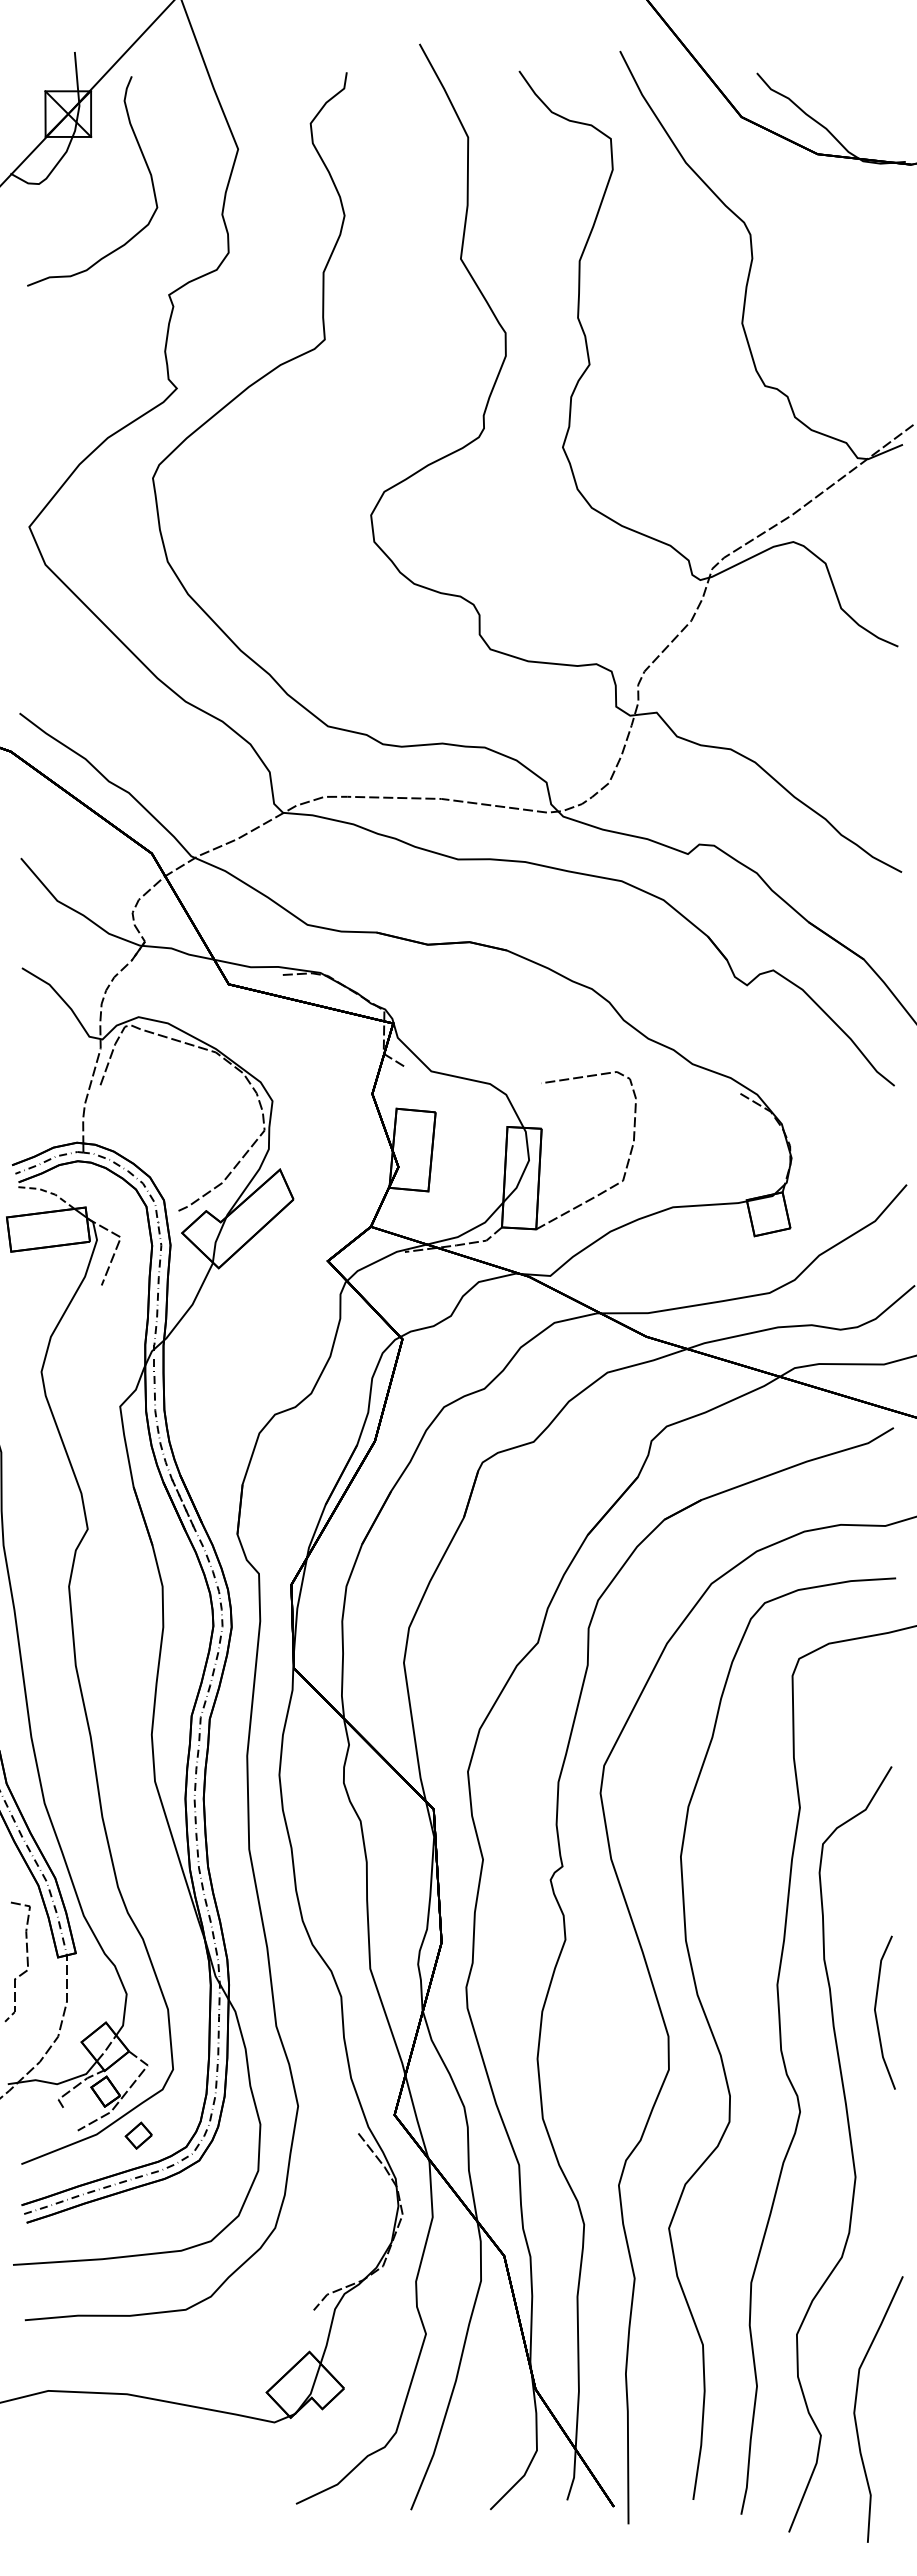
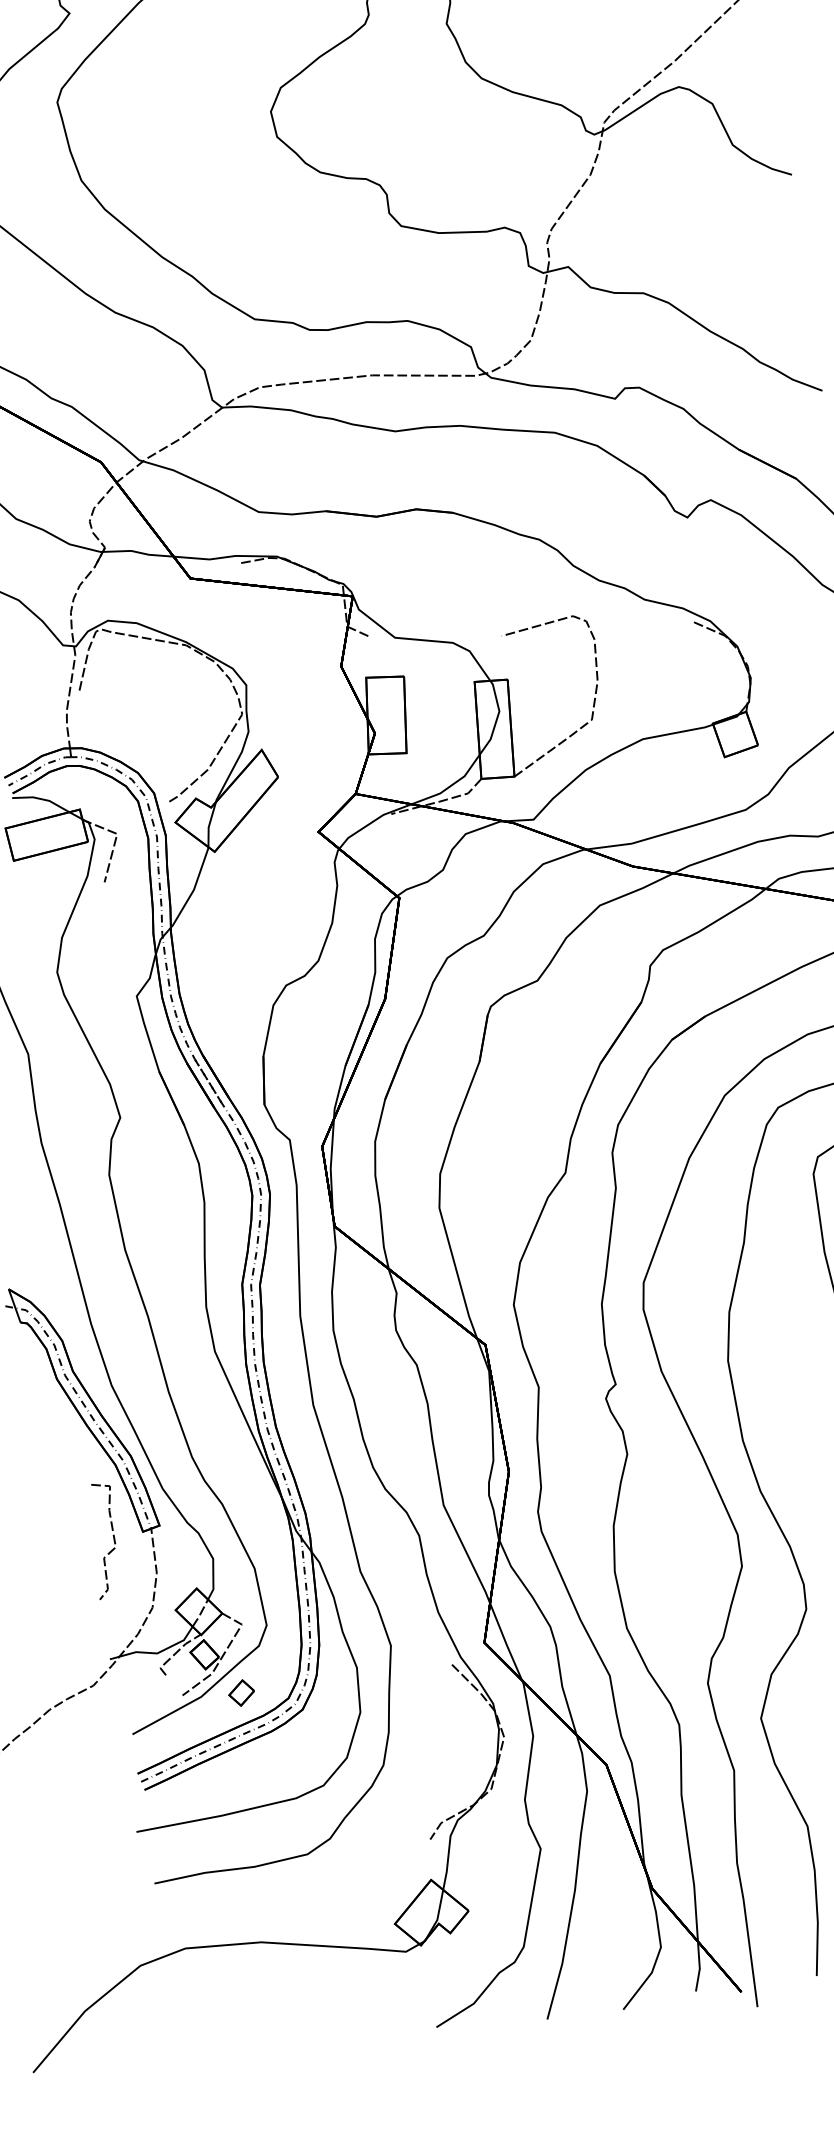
line: (48, 1192) -> (42, 799), dashed -> solid

